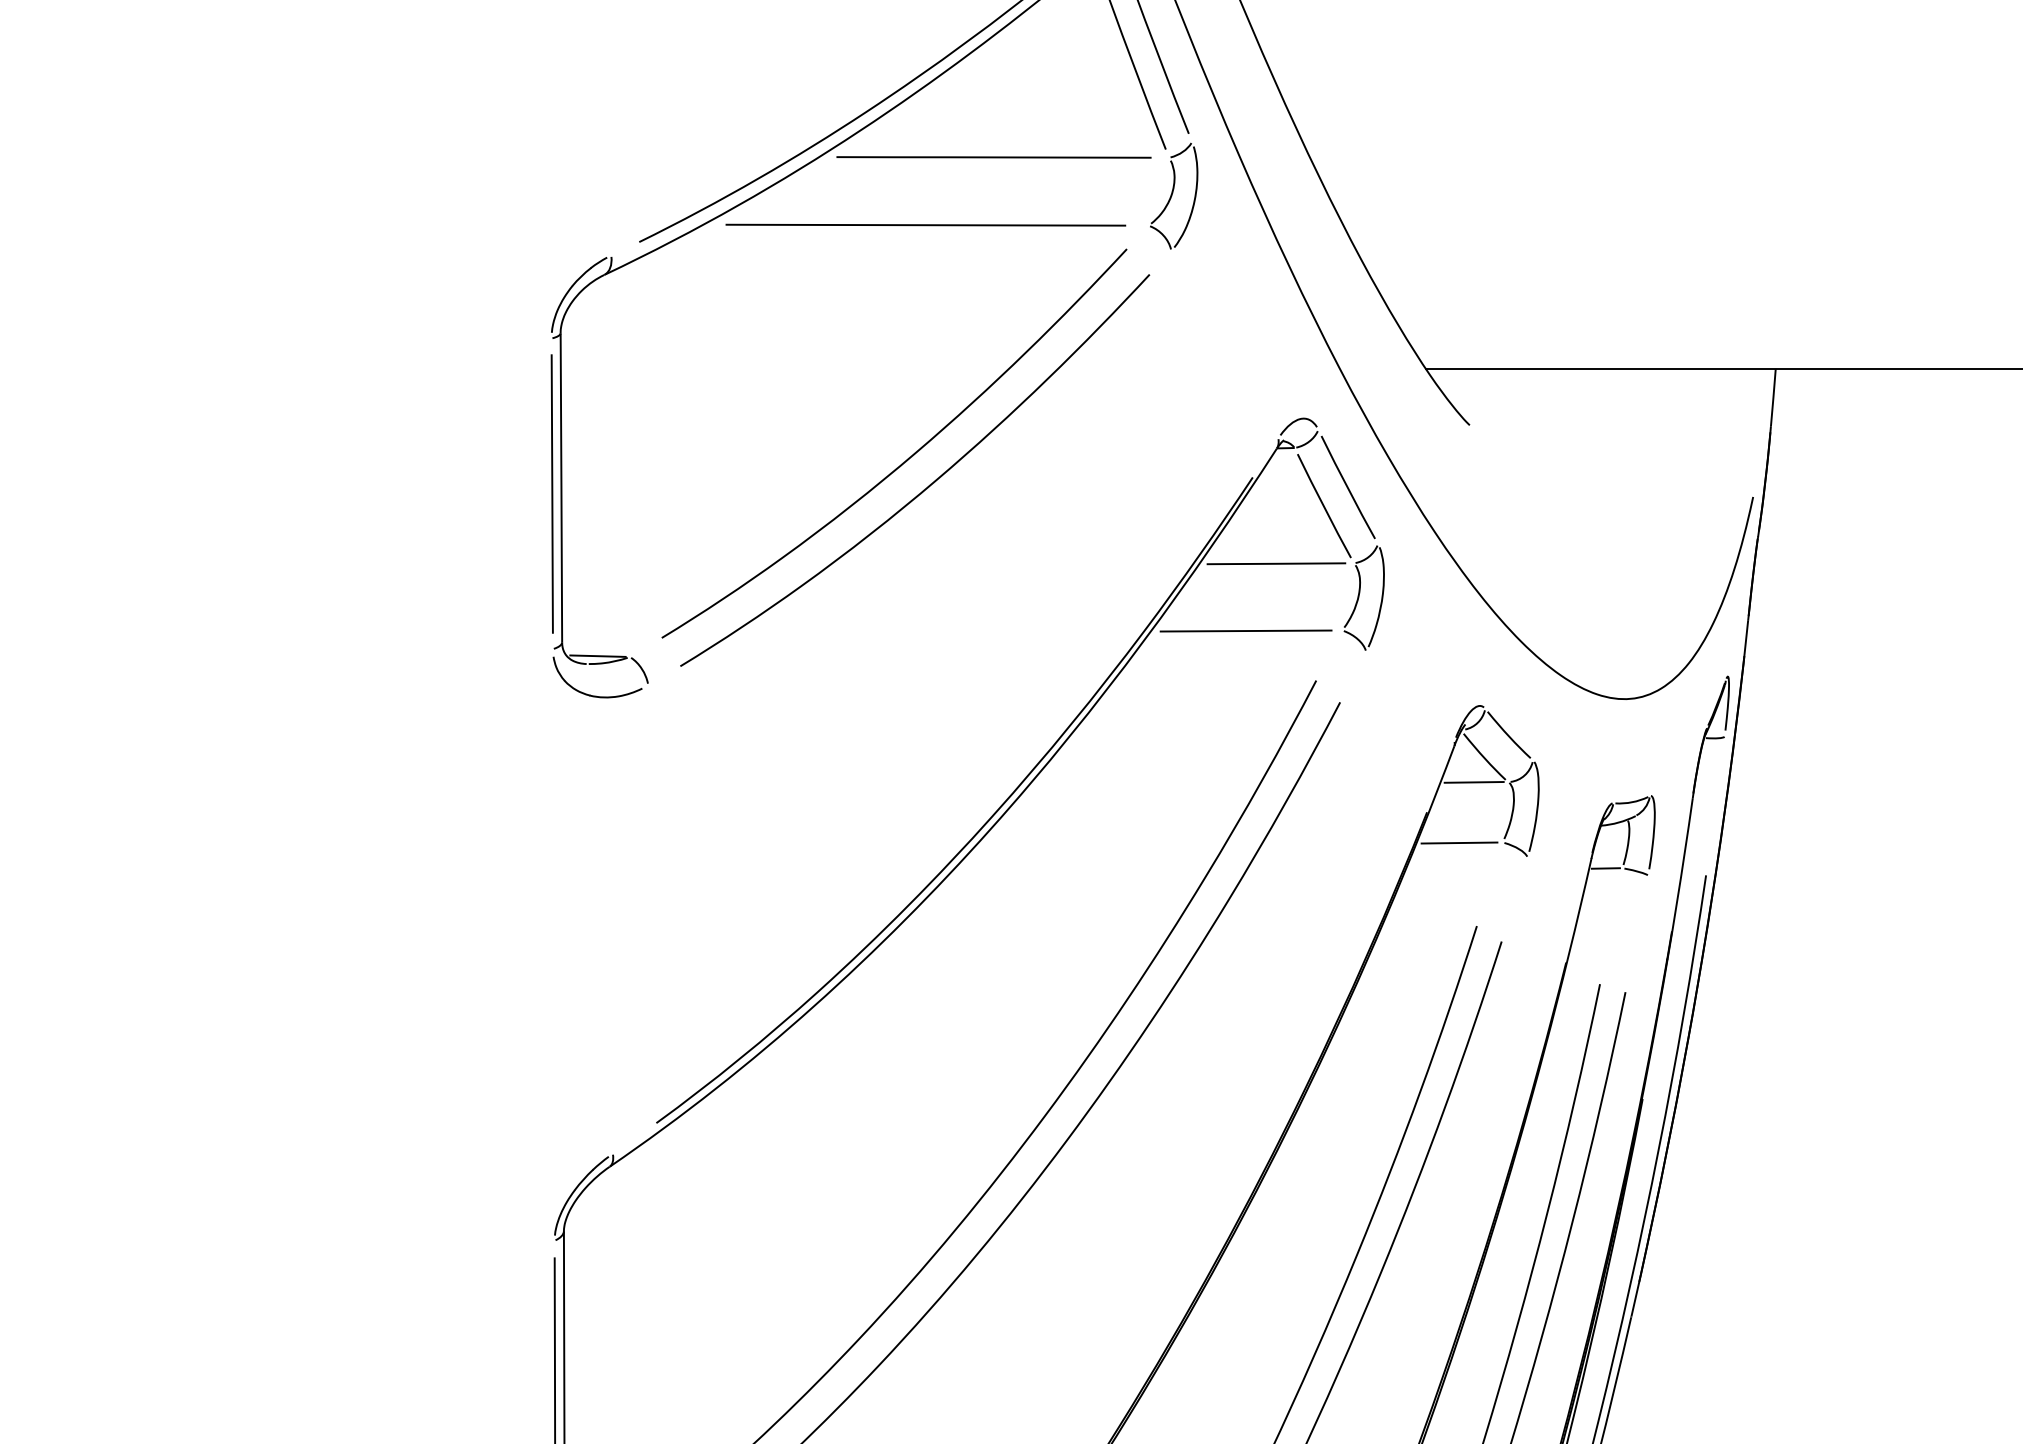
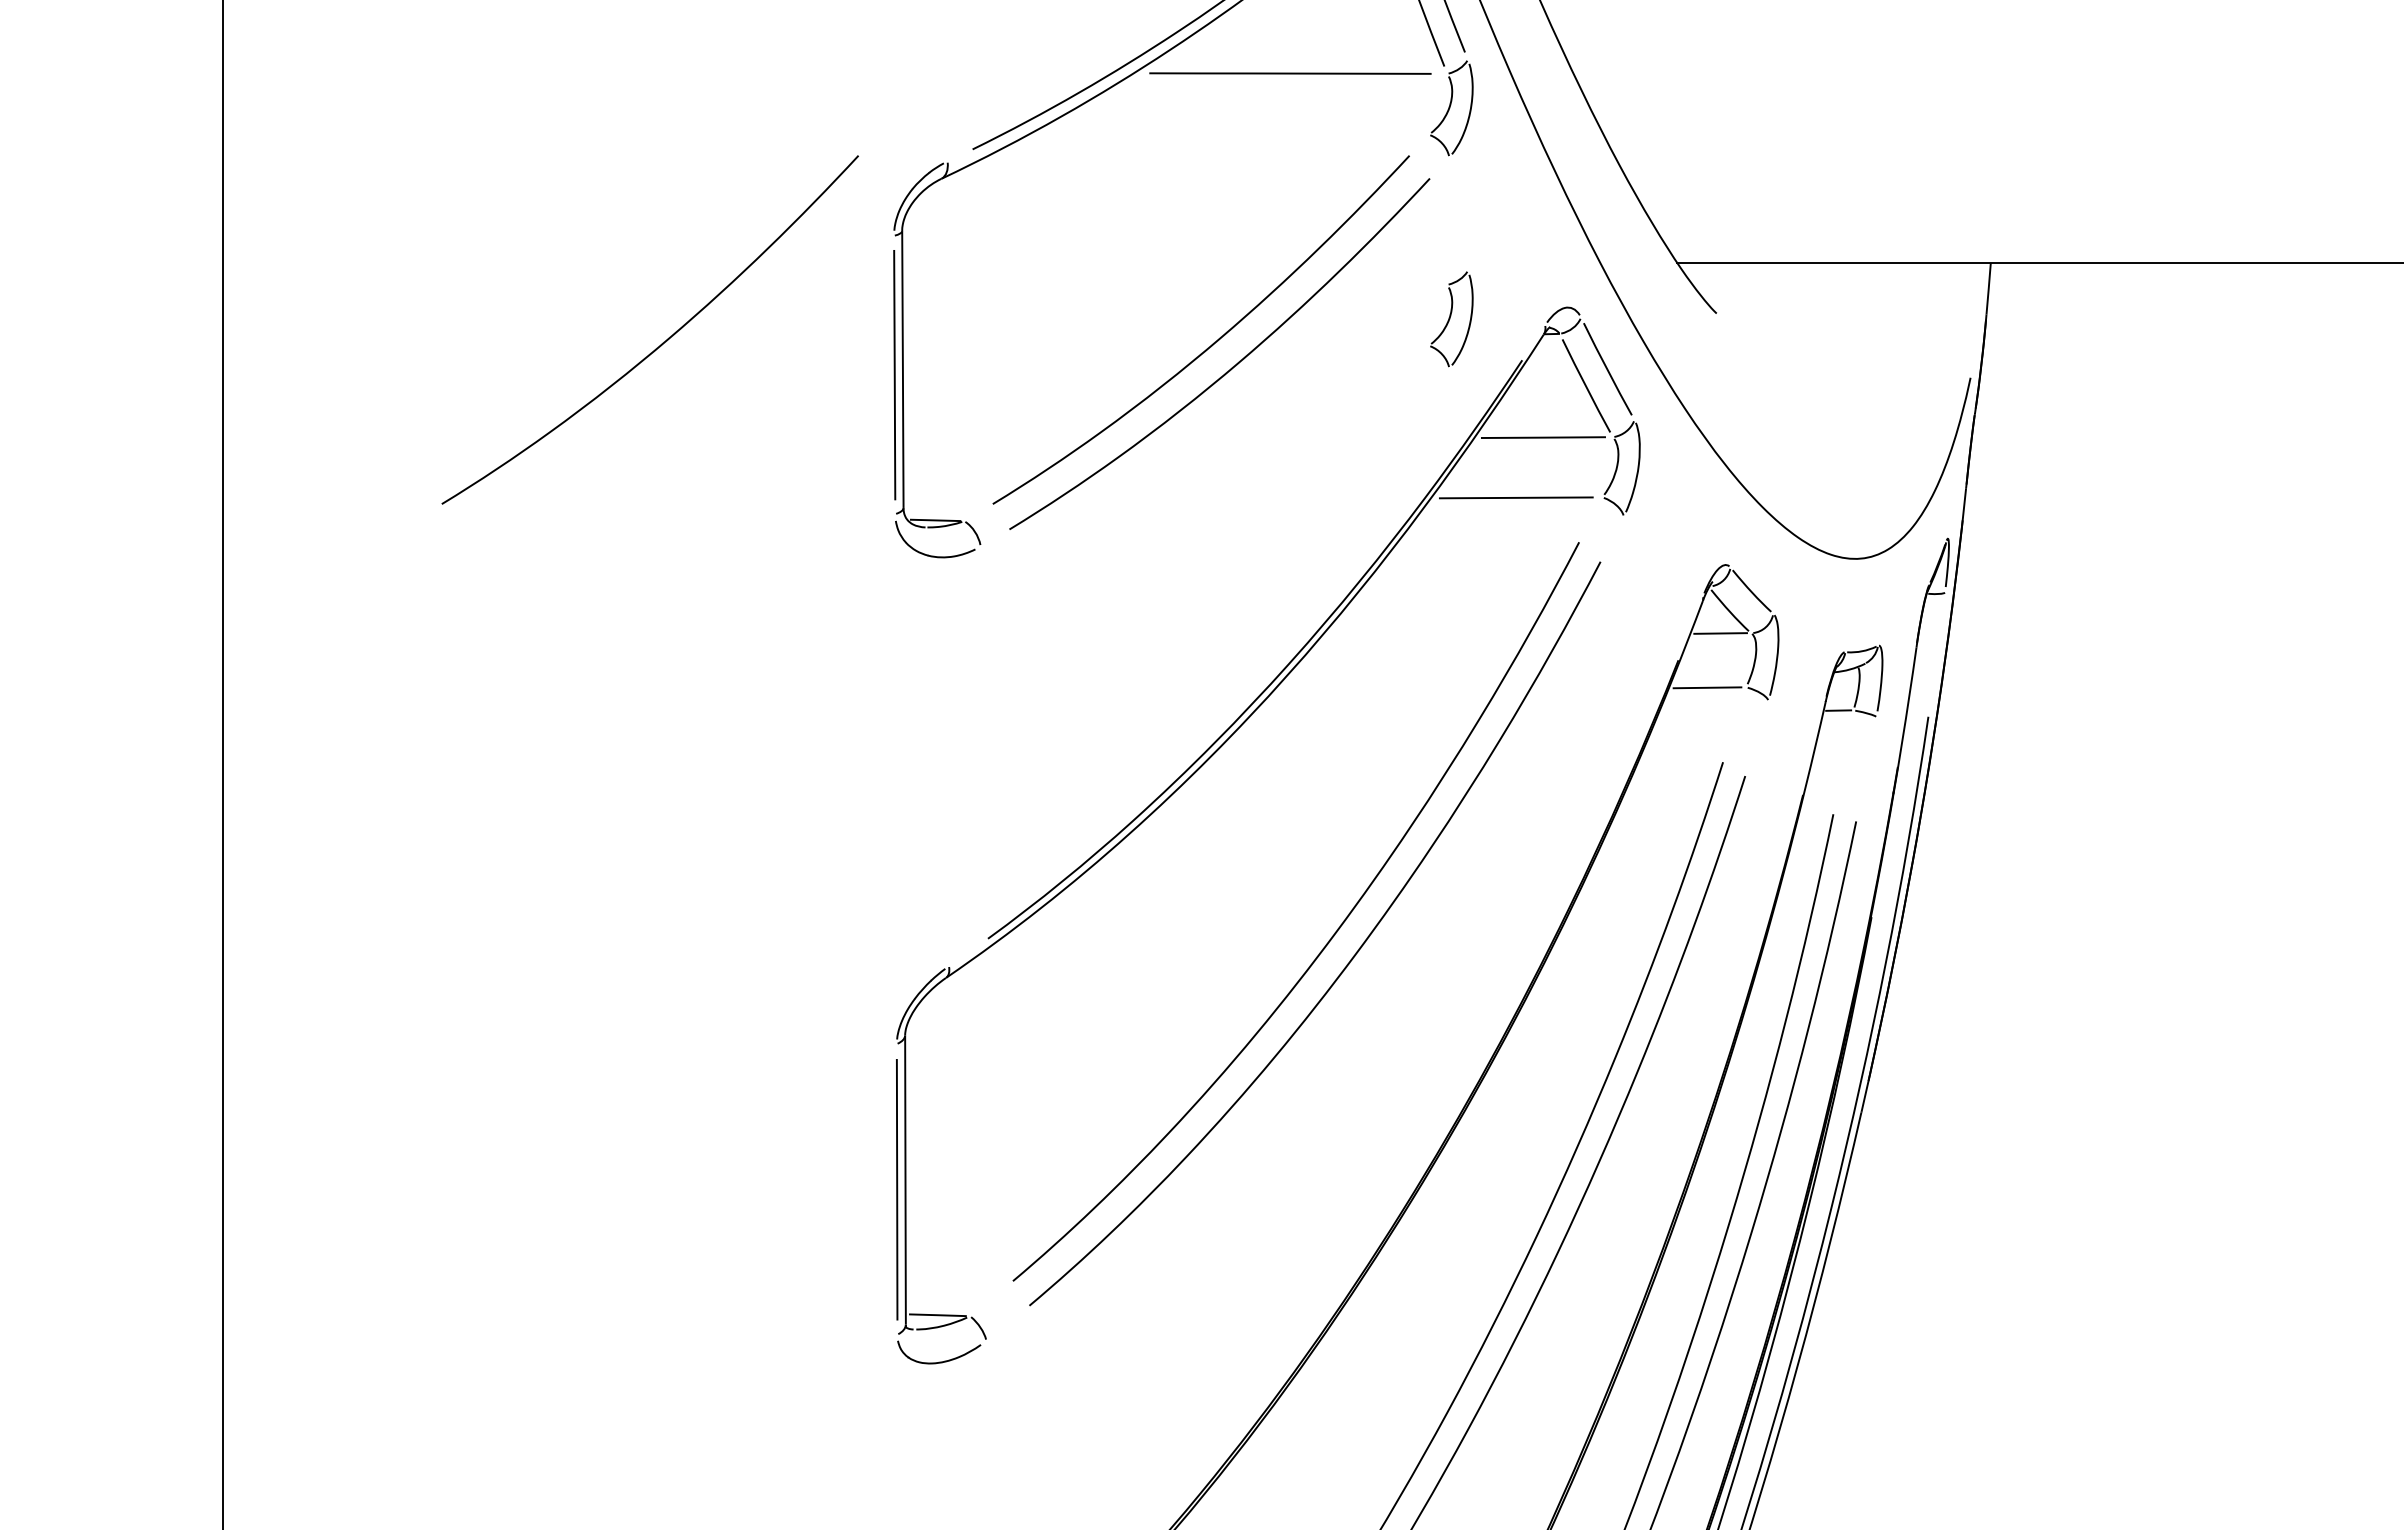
line: (925, 225) -> (1229, 134), removed
part: (1173, 431) -> (1451, 319), added
curve: (293, 457) -> (662, 342), added

